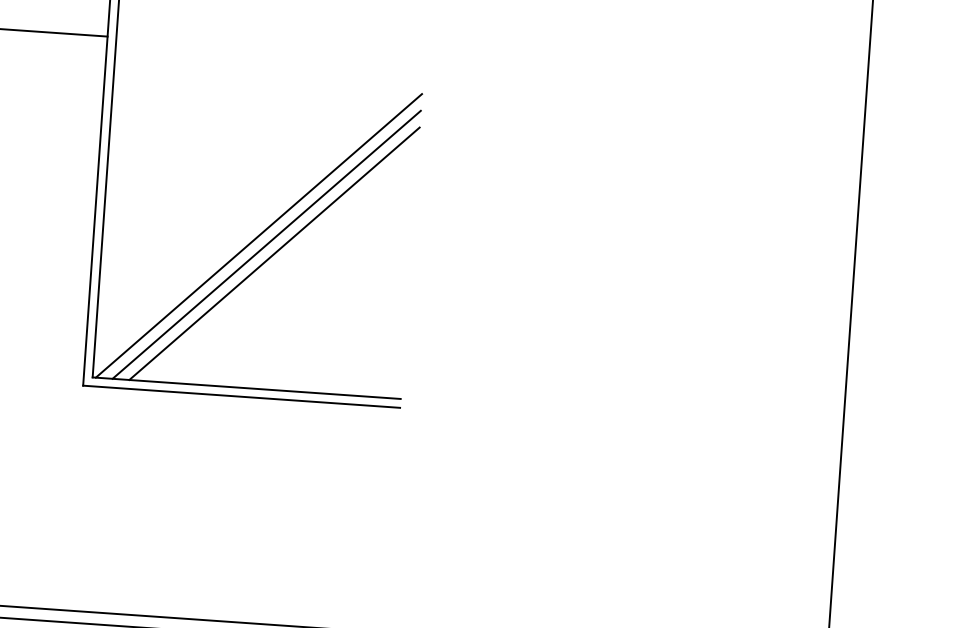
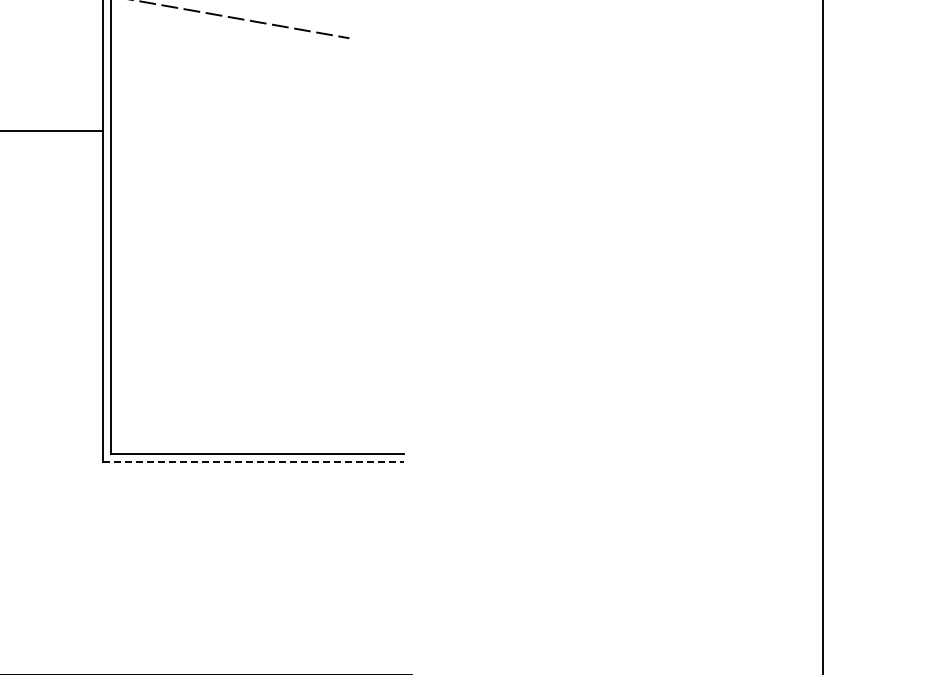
line: (258, 235) -> (258, 308), removed
line: (266, 244) -> (266, 316), removed
line: (274, 253) -> (274, 324), removed
line: (241, 397) -> (253, 462), solid -> dashed

